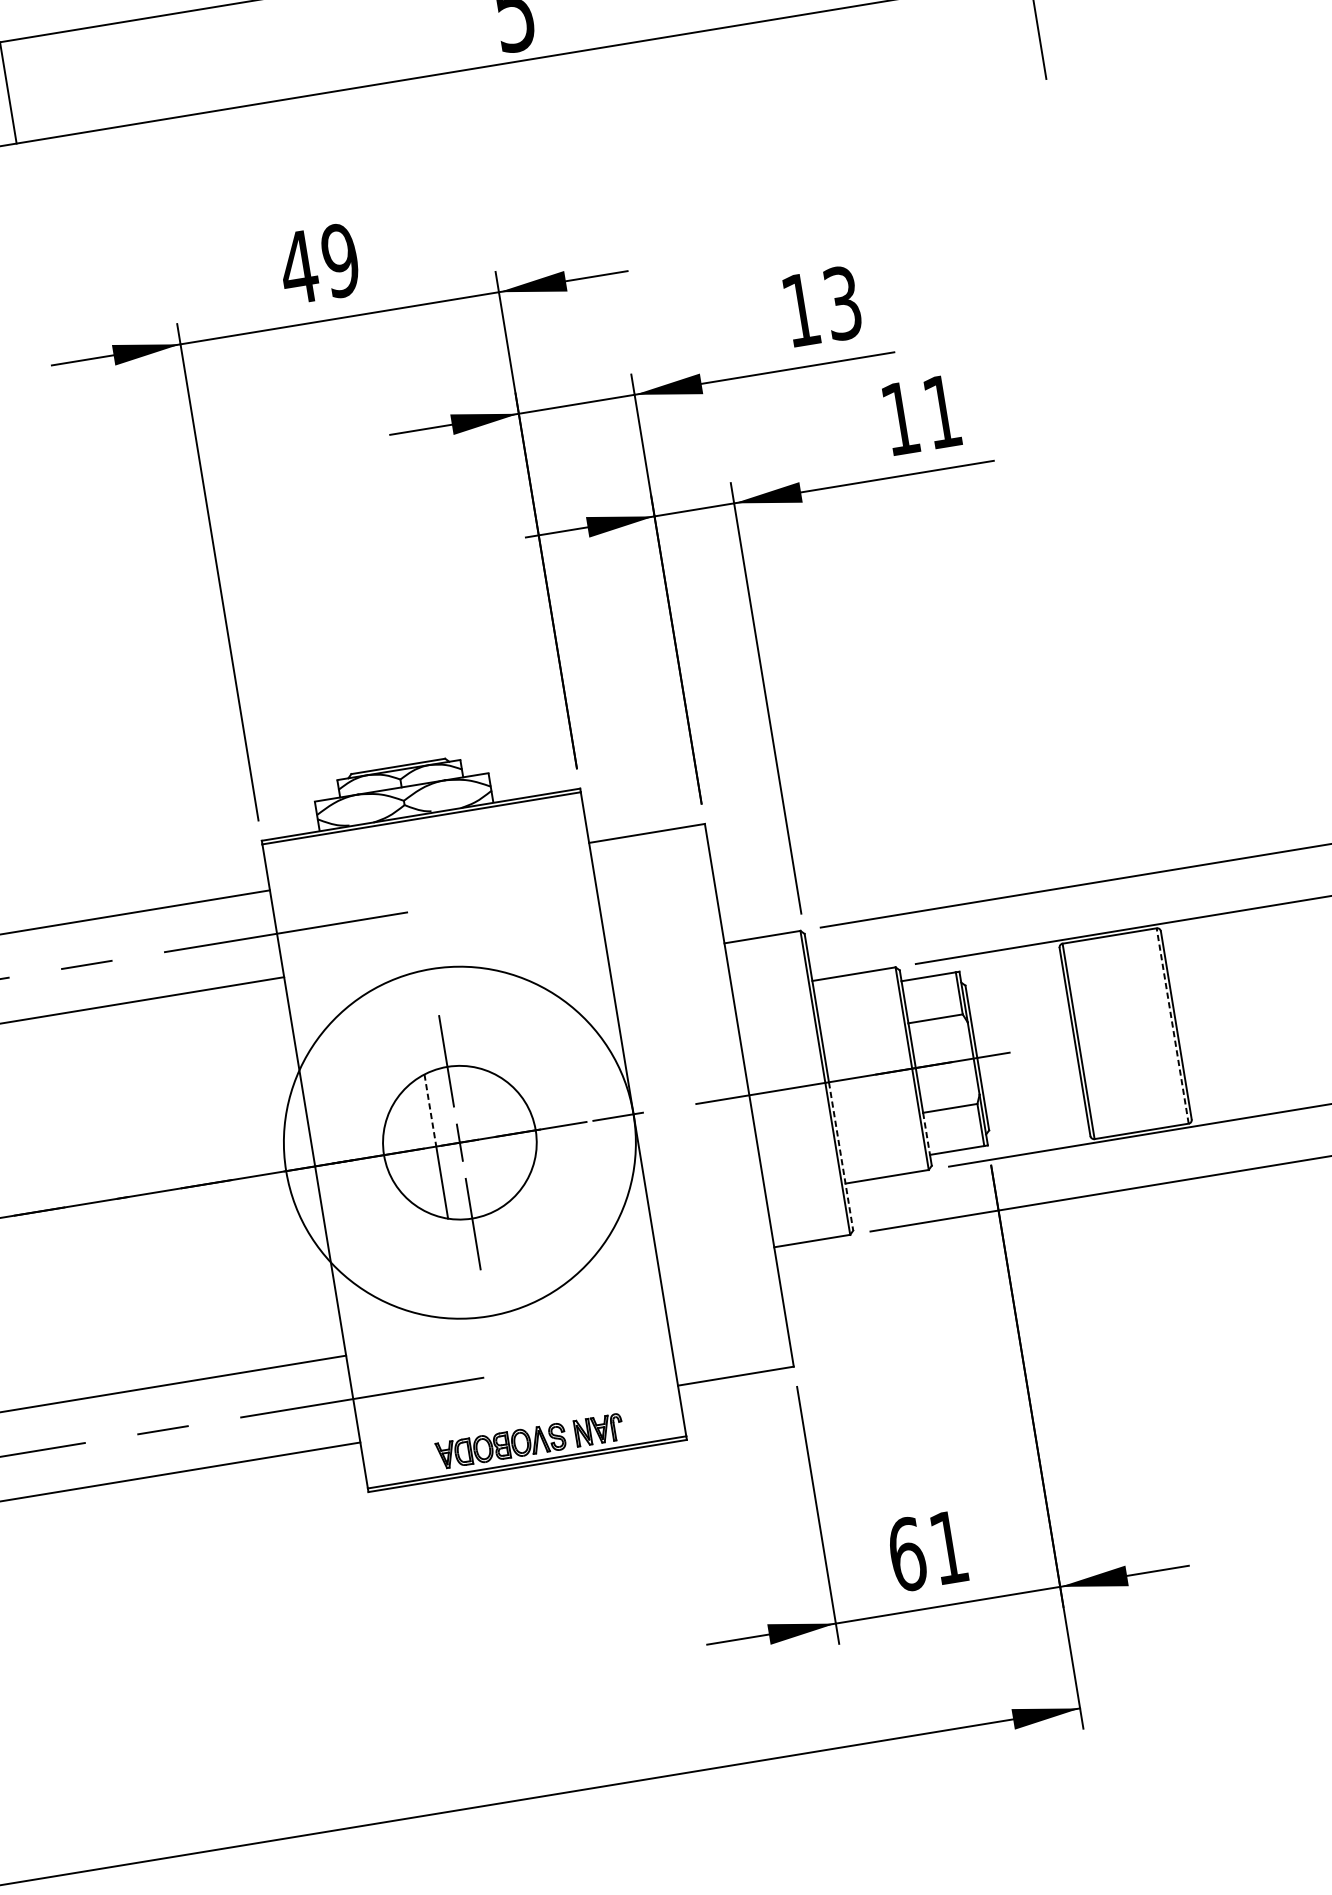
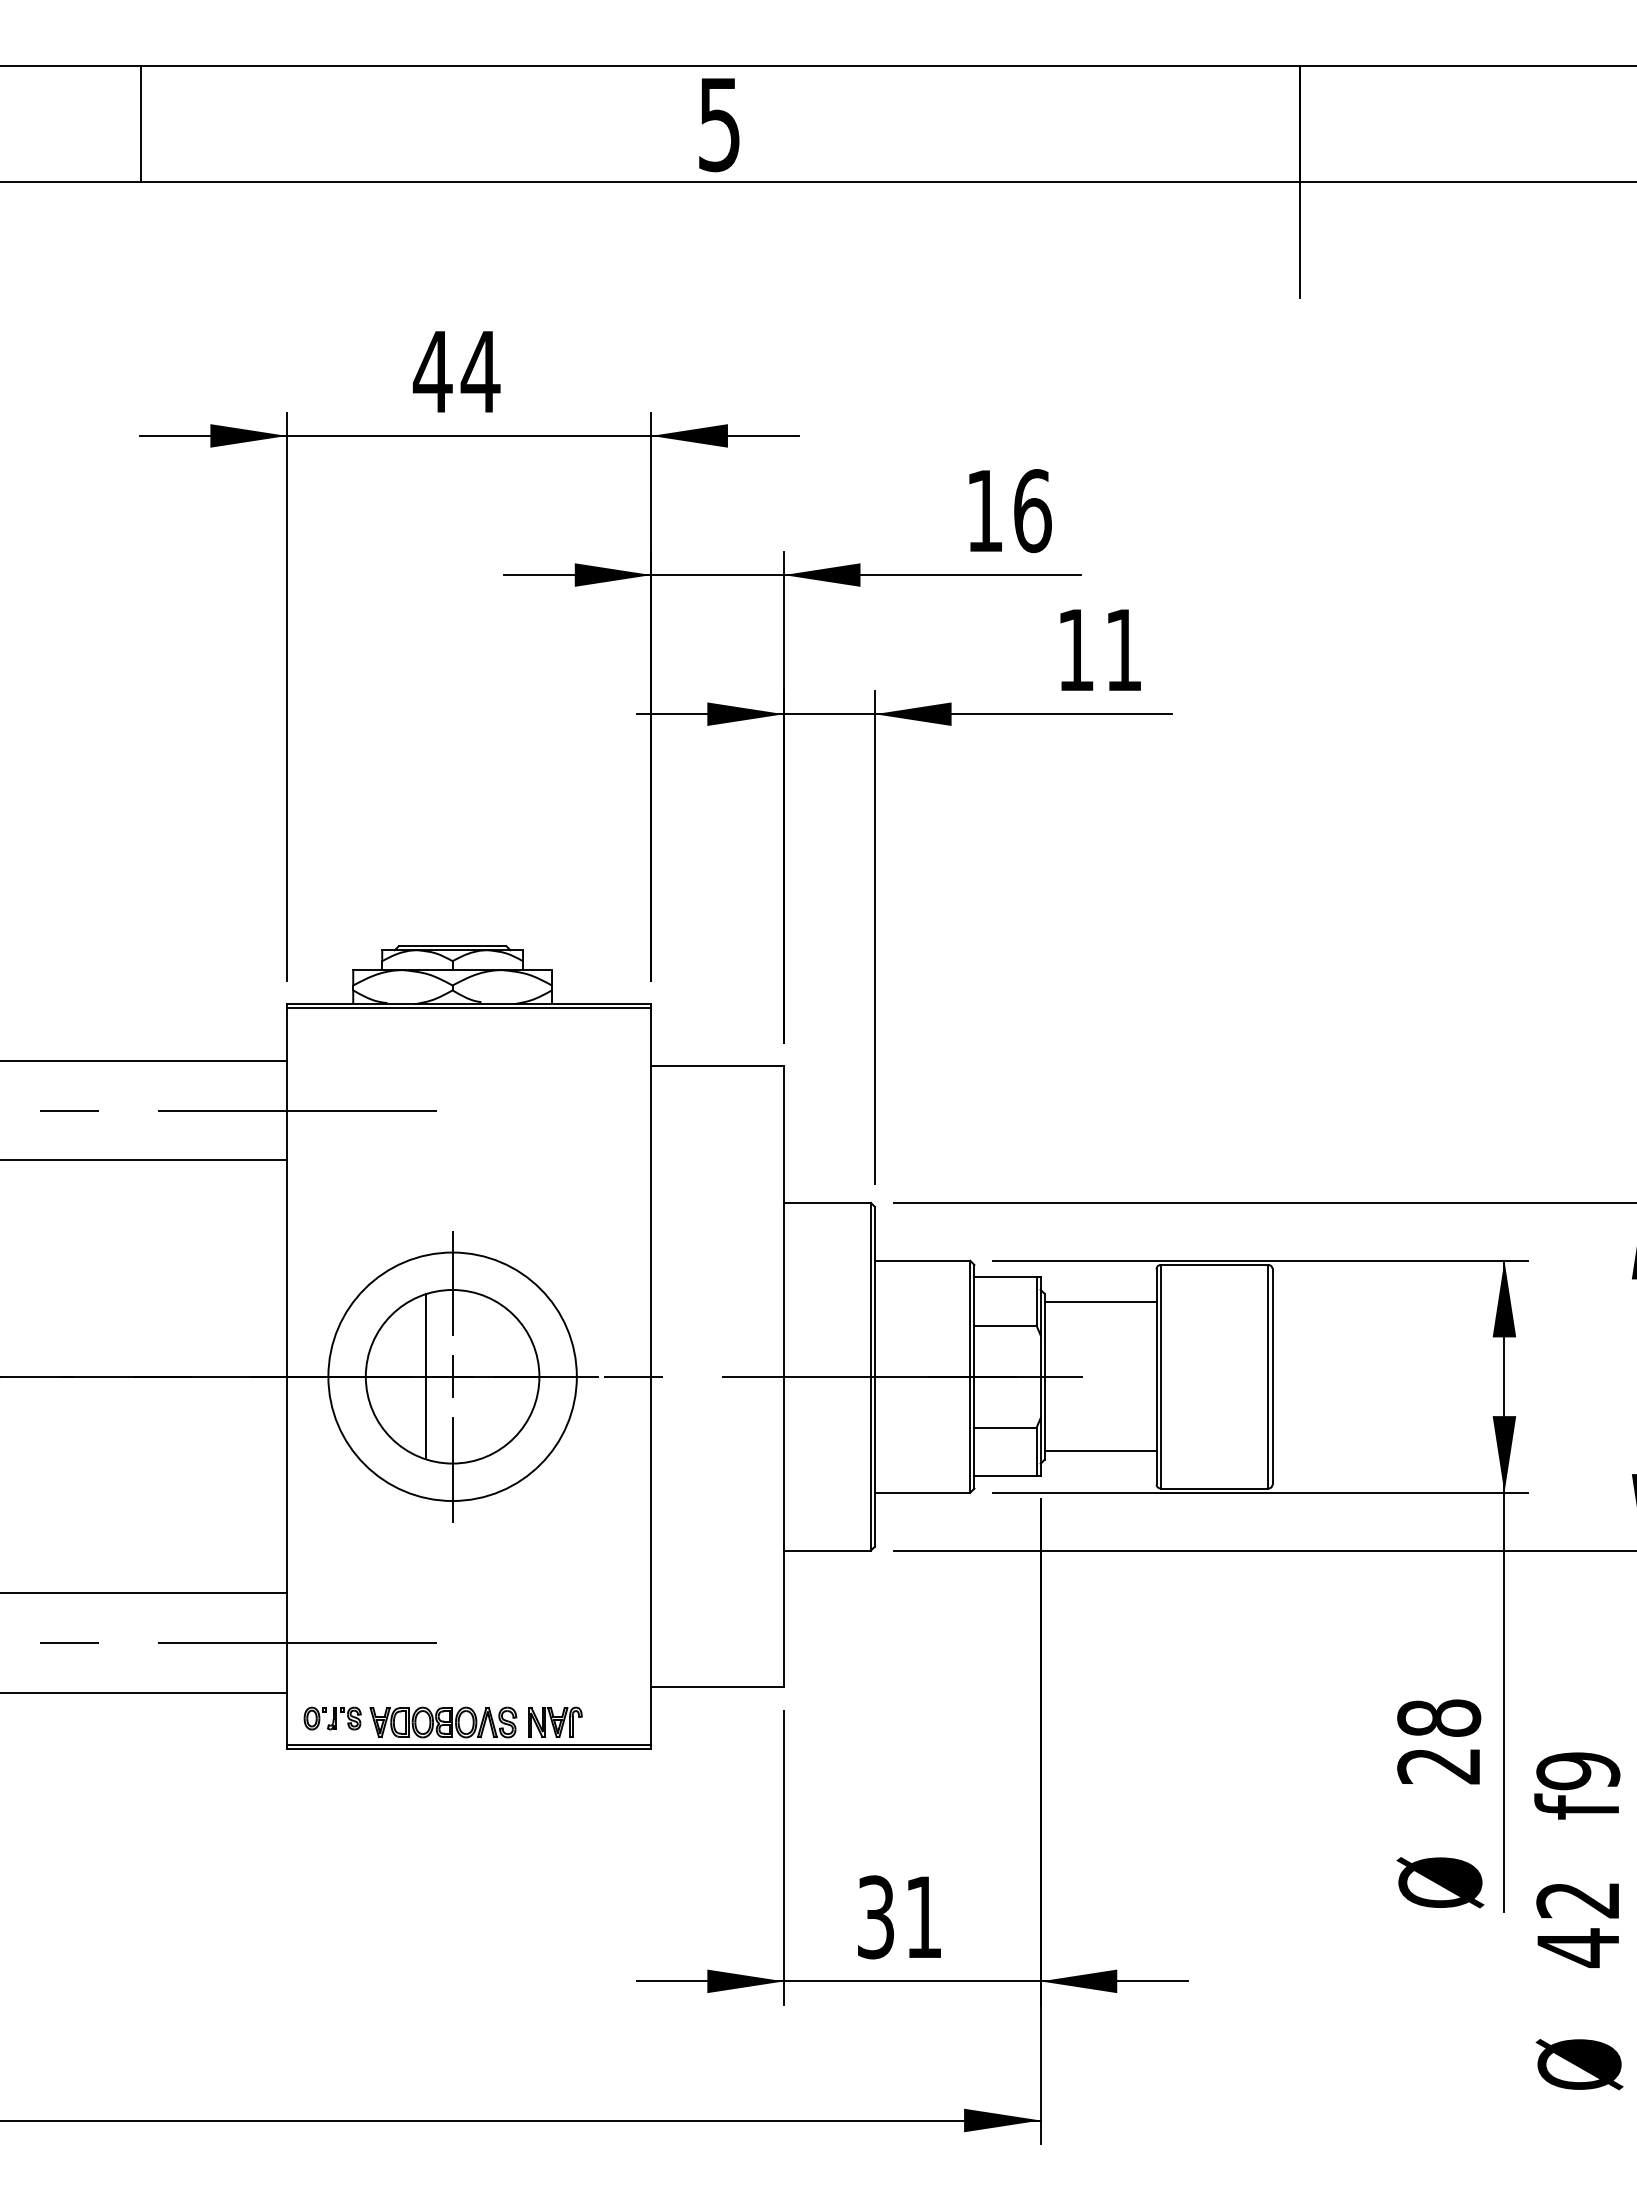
text: (340, 260) -> (480, 371), 49 -> 44
text: (842, 303) -> (1032, 511), 13 -> 16
line: (1015, 985) -> (1100, 1302), added
line: (1172, 1025) -> (1268, 1376), dashed -> solid
line: (430, 1111) -> (425, 1336), dashed -> solid
line: (1036, 1115) -> (1100, 1451), added
line: (926, 1134) -> (974, 1452), dashed -> solid
circle: (459, 1142) -> (452, 1376), size x0.62
line: (841, 1156) -> (875, 1461), dashed -> solid
part: (403, 1458) -> (332, 1718), added
text: (907, 1554) -> (876, 1917), 61 -> 31

